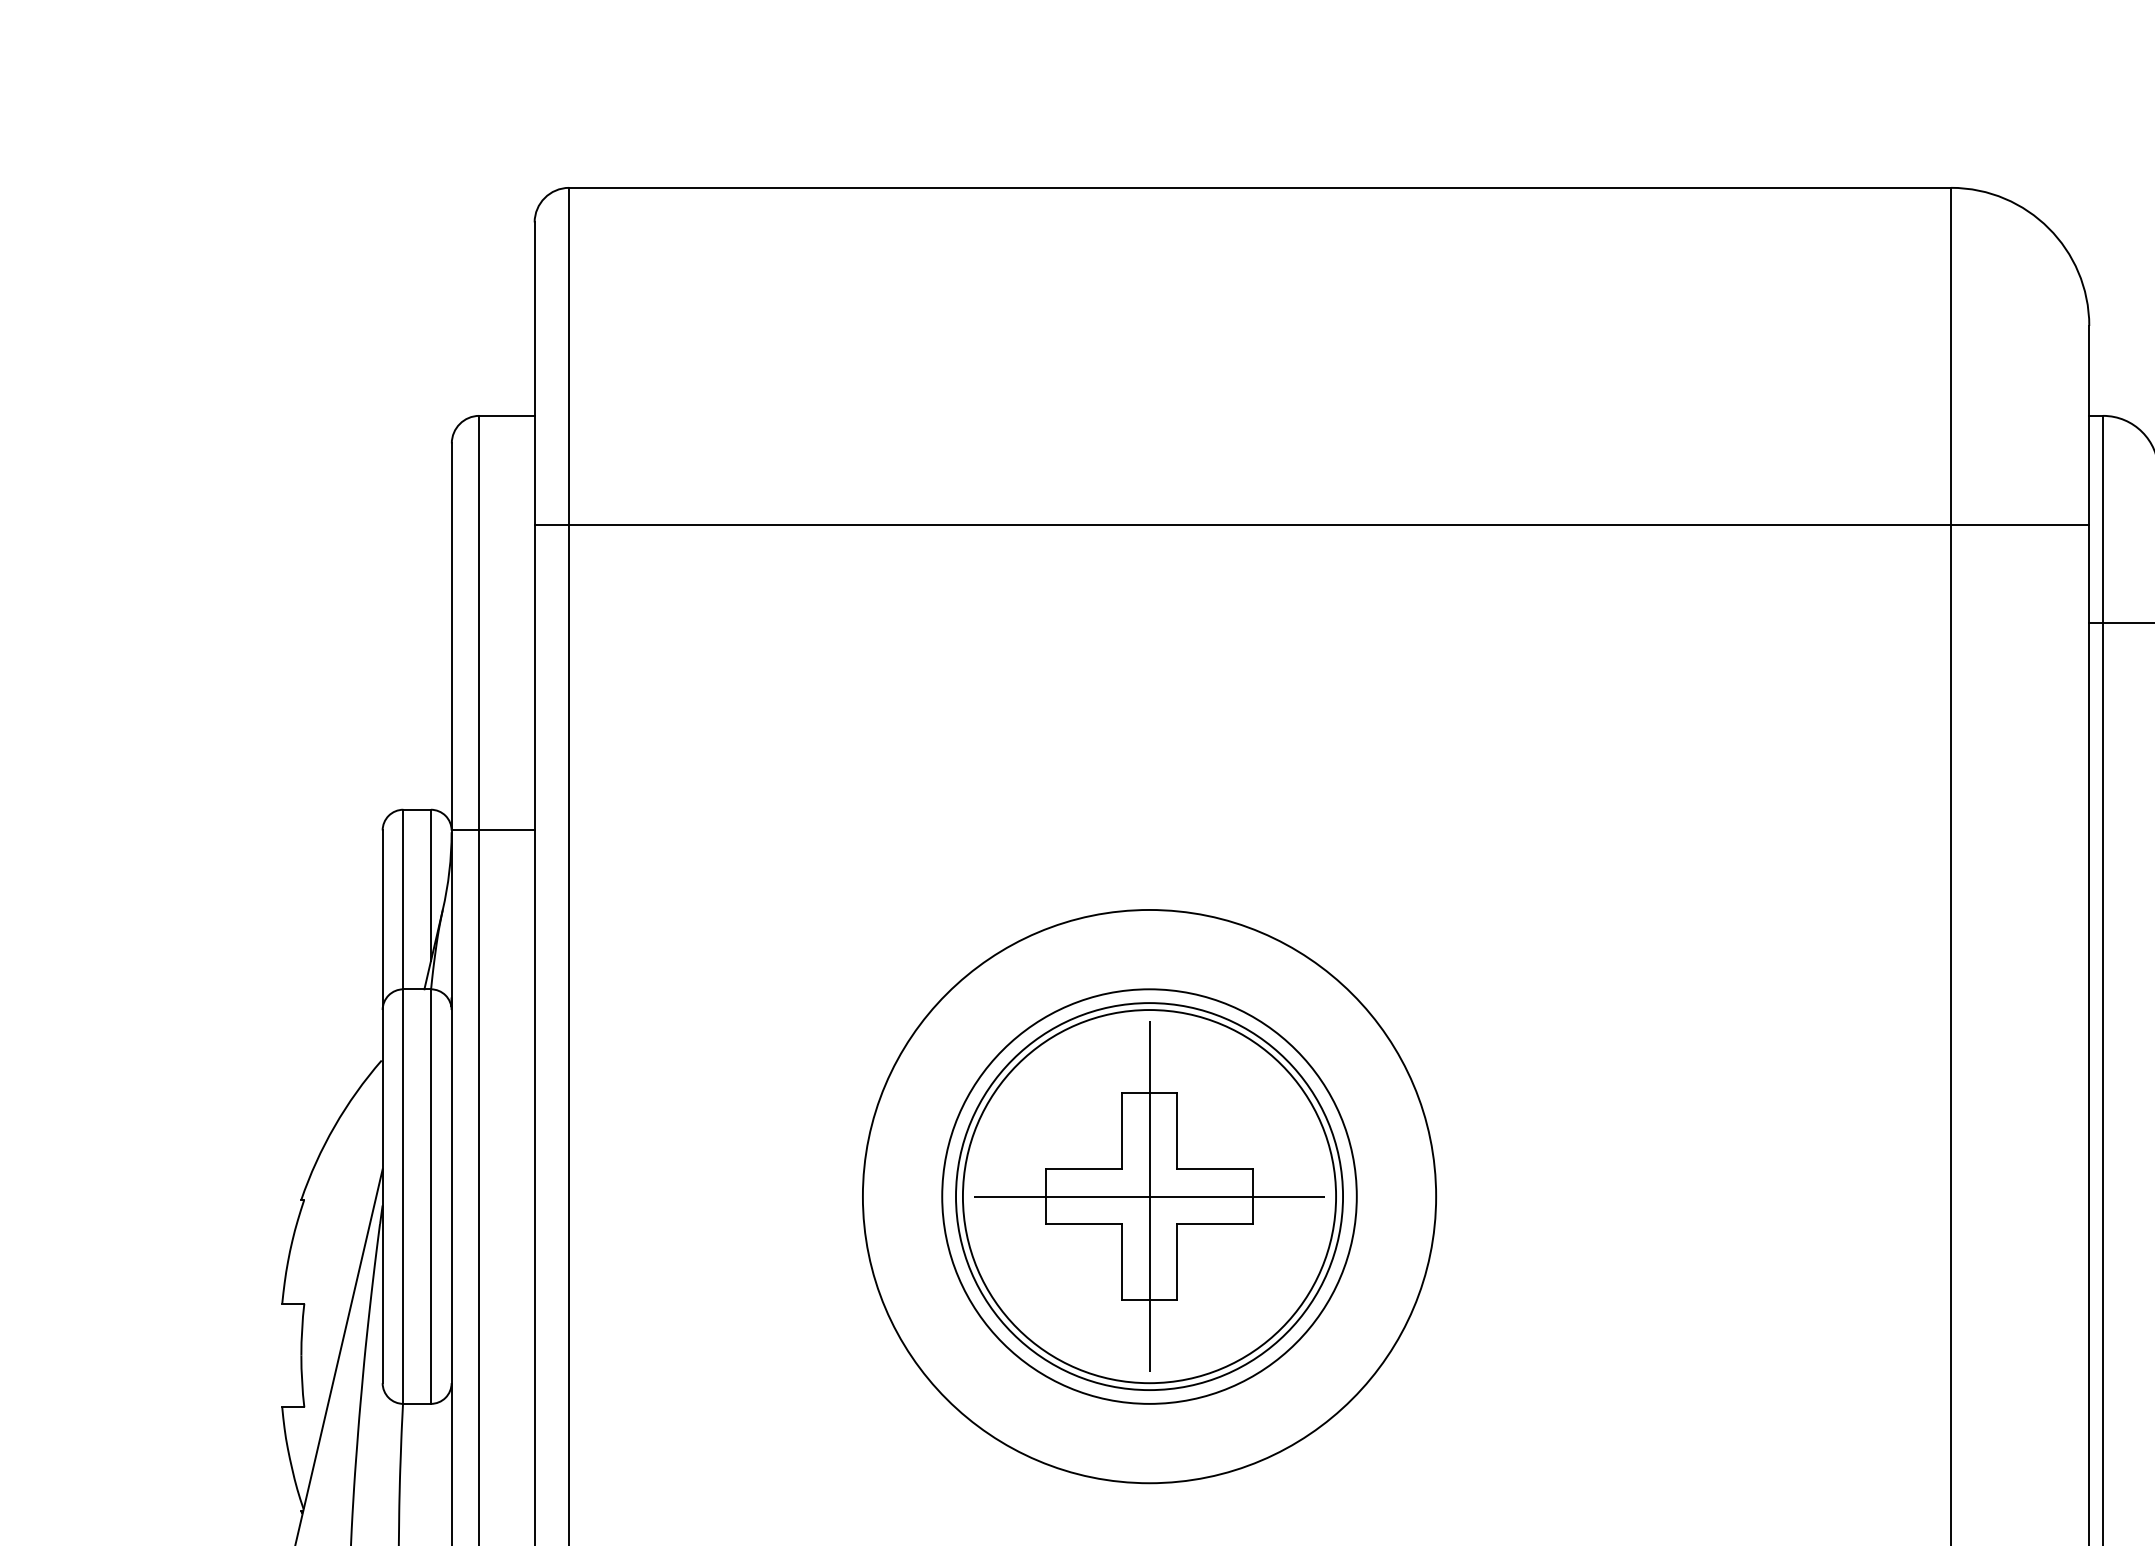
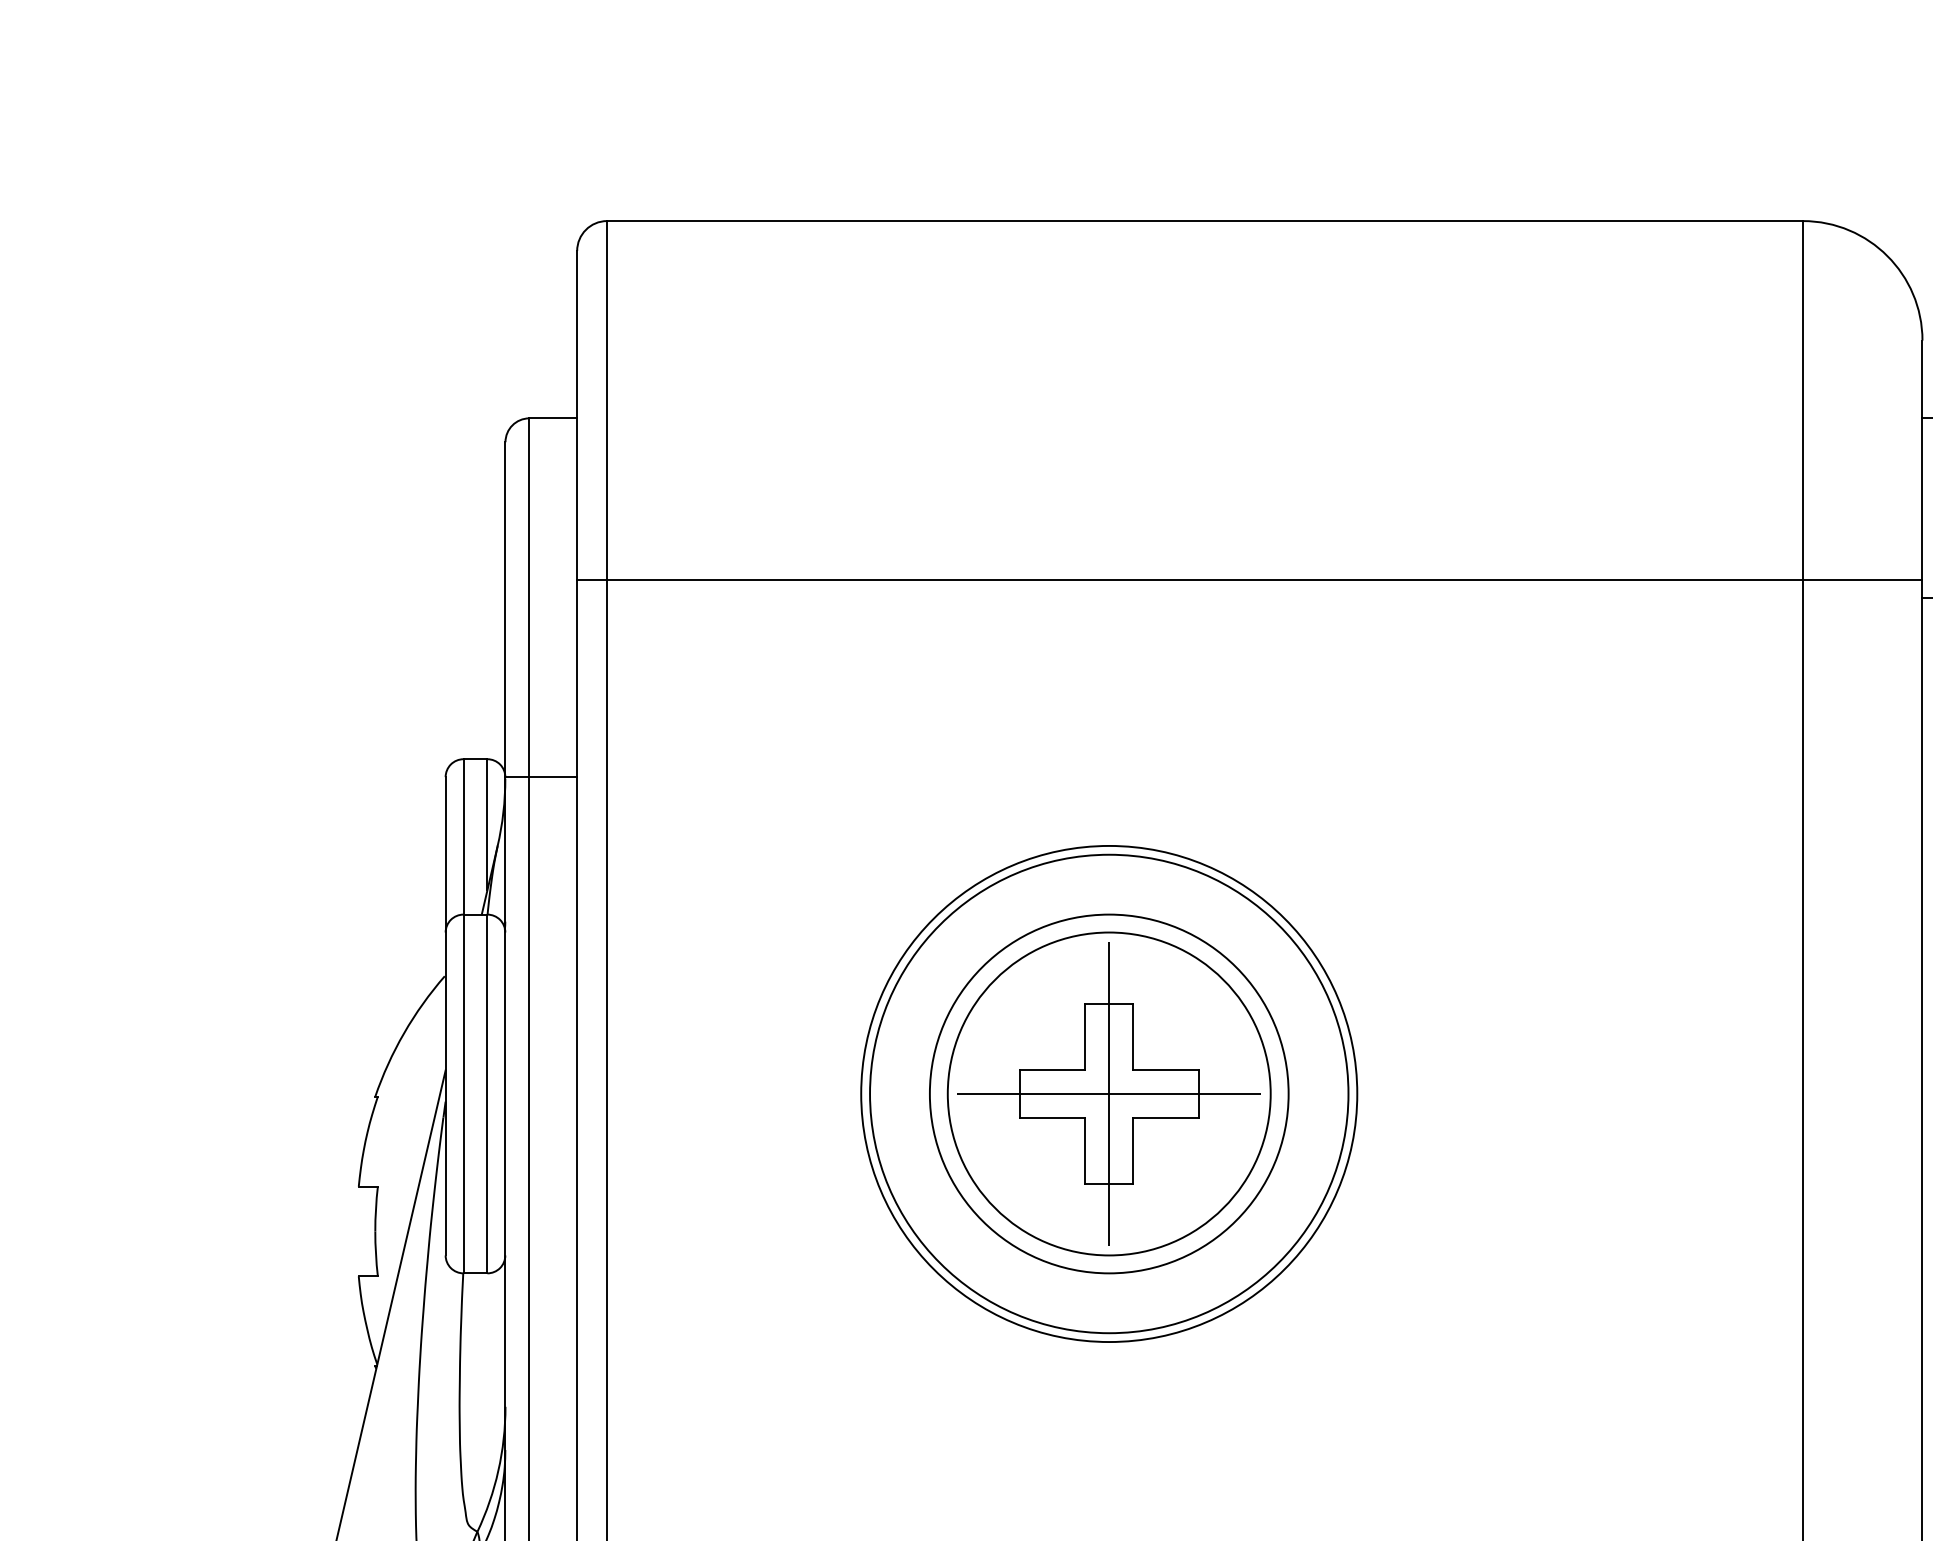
line: (1311, 524) -> (1249, 579), moved
circle: (1149, 1196) -> (1109, 1093), size x1.43

